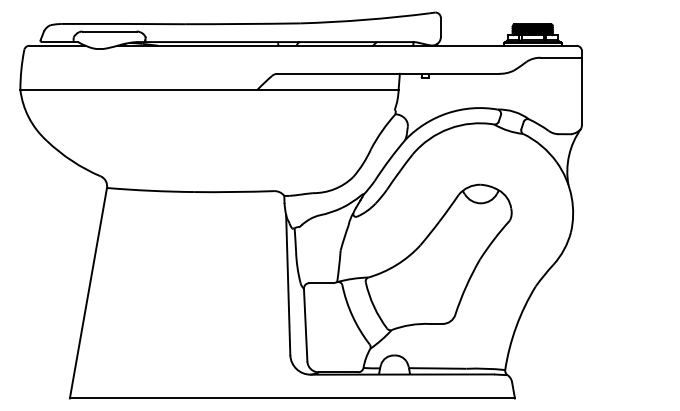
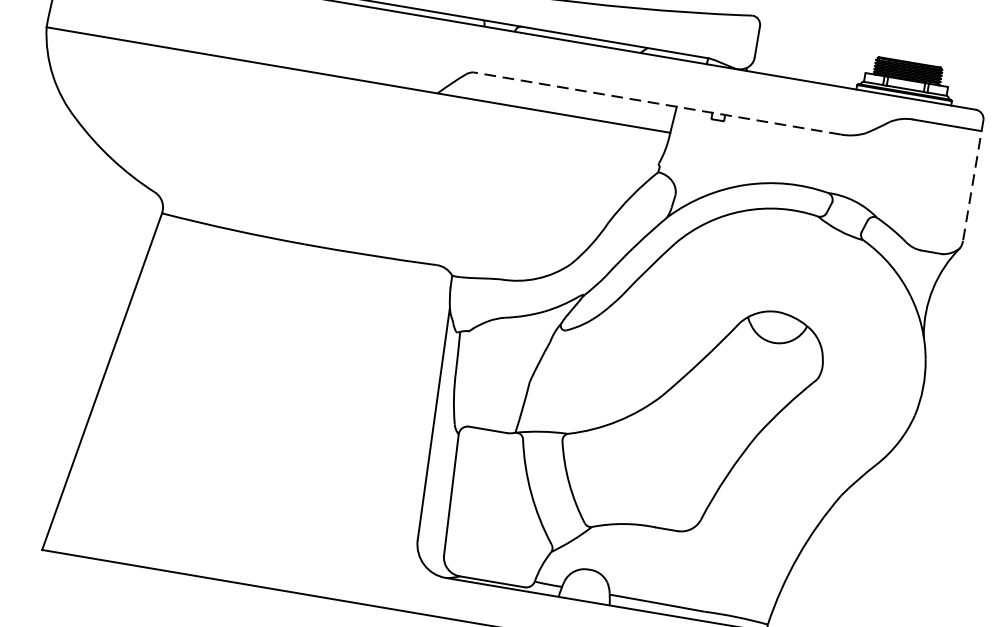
line: (387, 73) -> (656, 102), solid -> dashed
line: (582, 87) -> (974, 180), solid -> dashed

